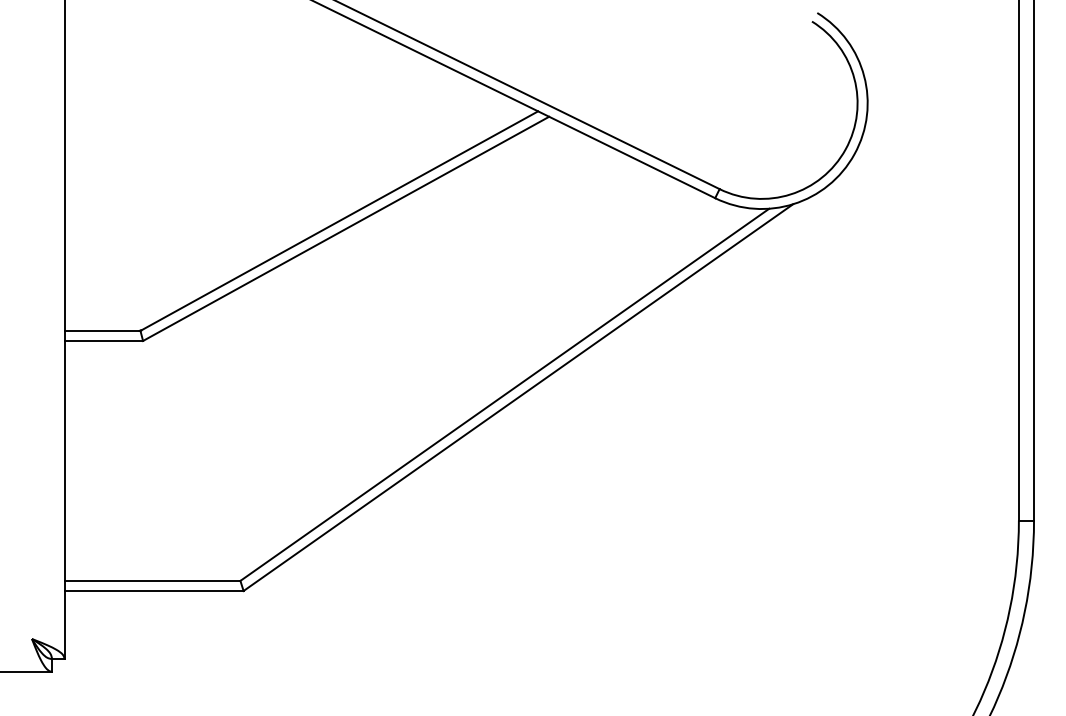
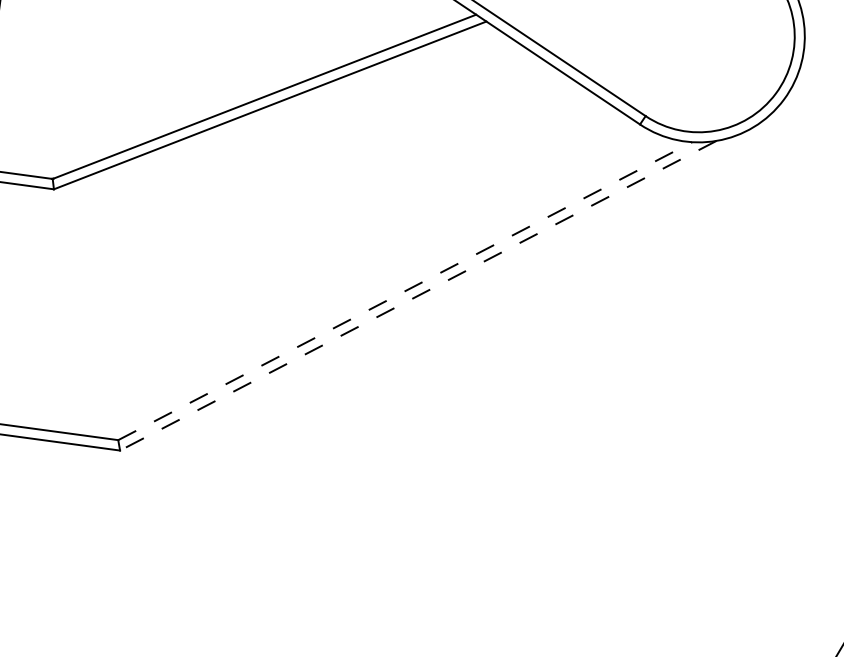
line: (505, 394) -> (405, 290), solid -> dashed
line: (517, 397) -> (417, 295), solid -> dashed

